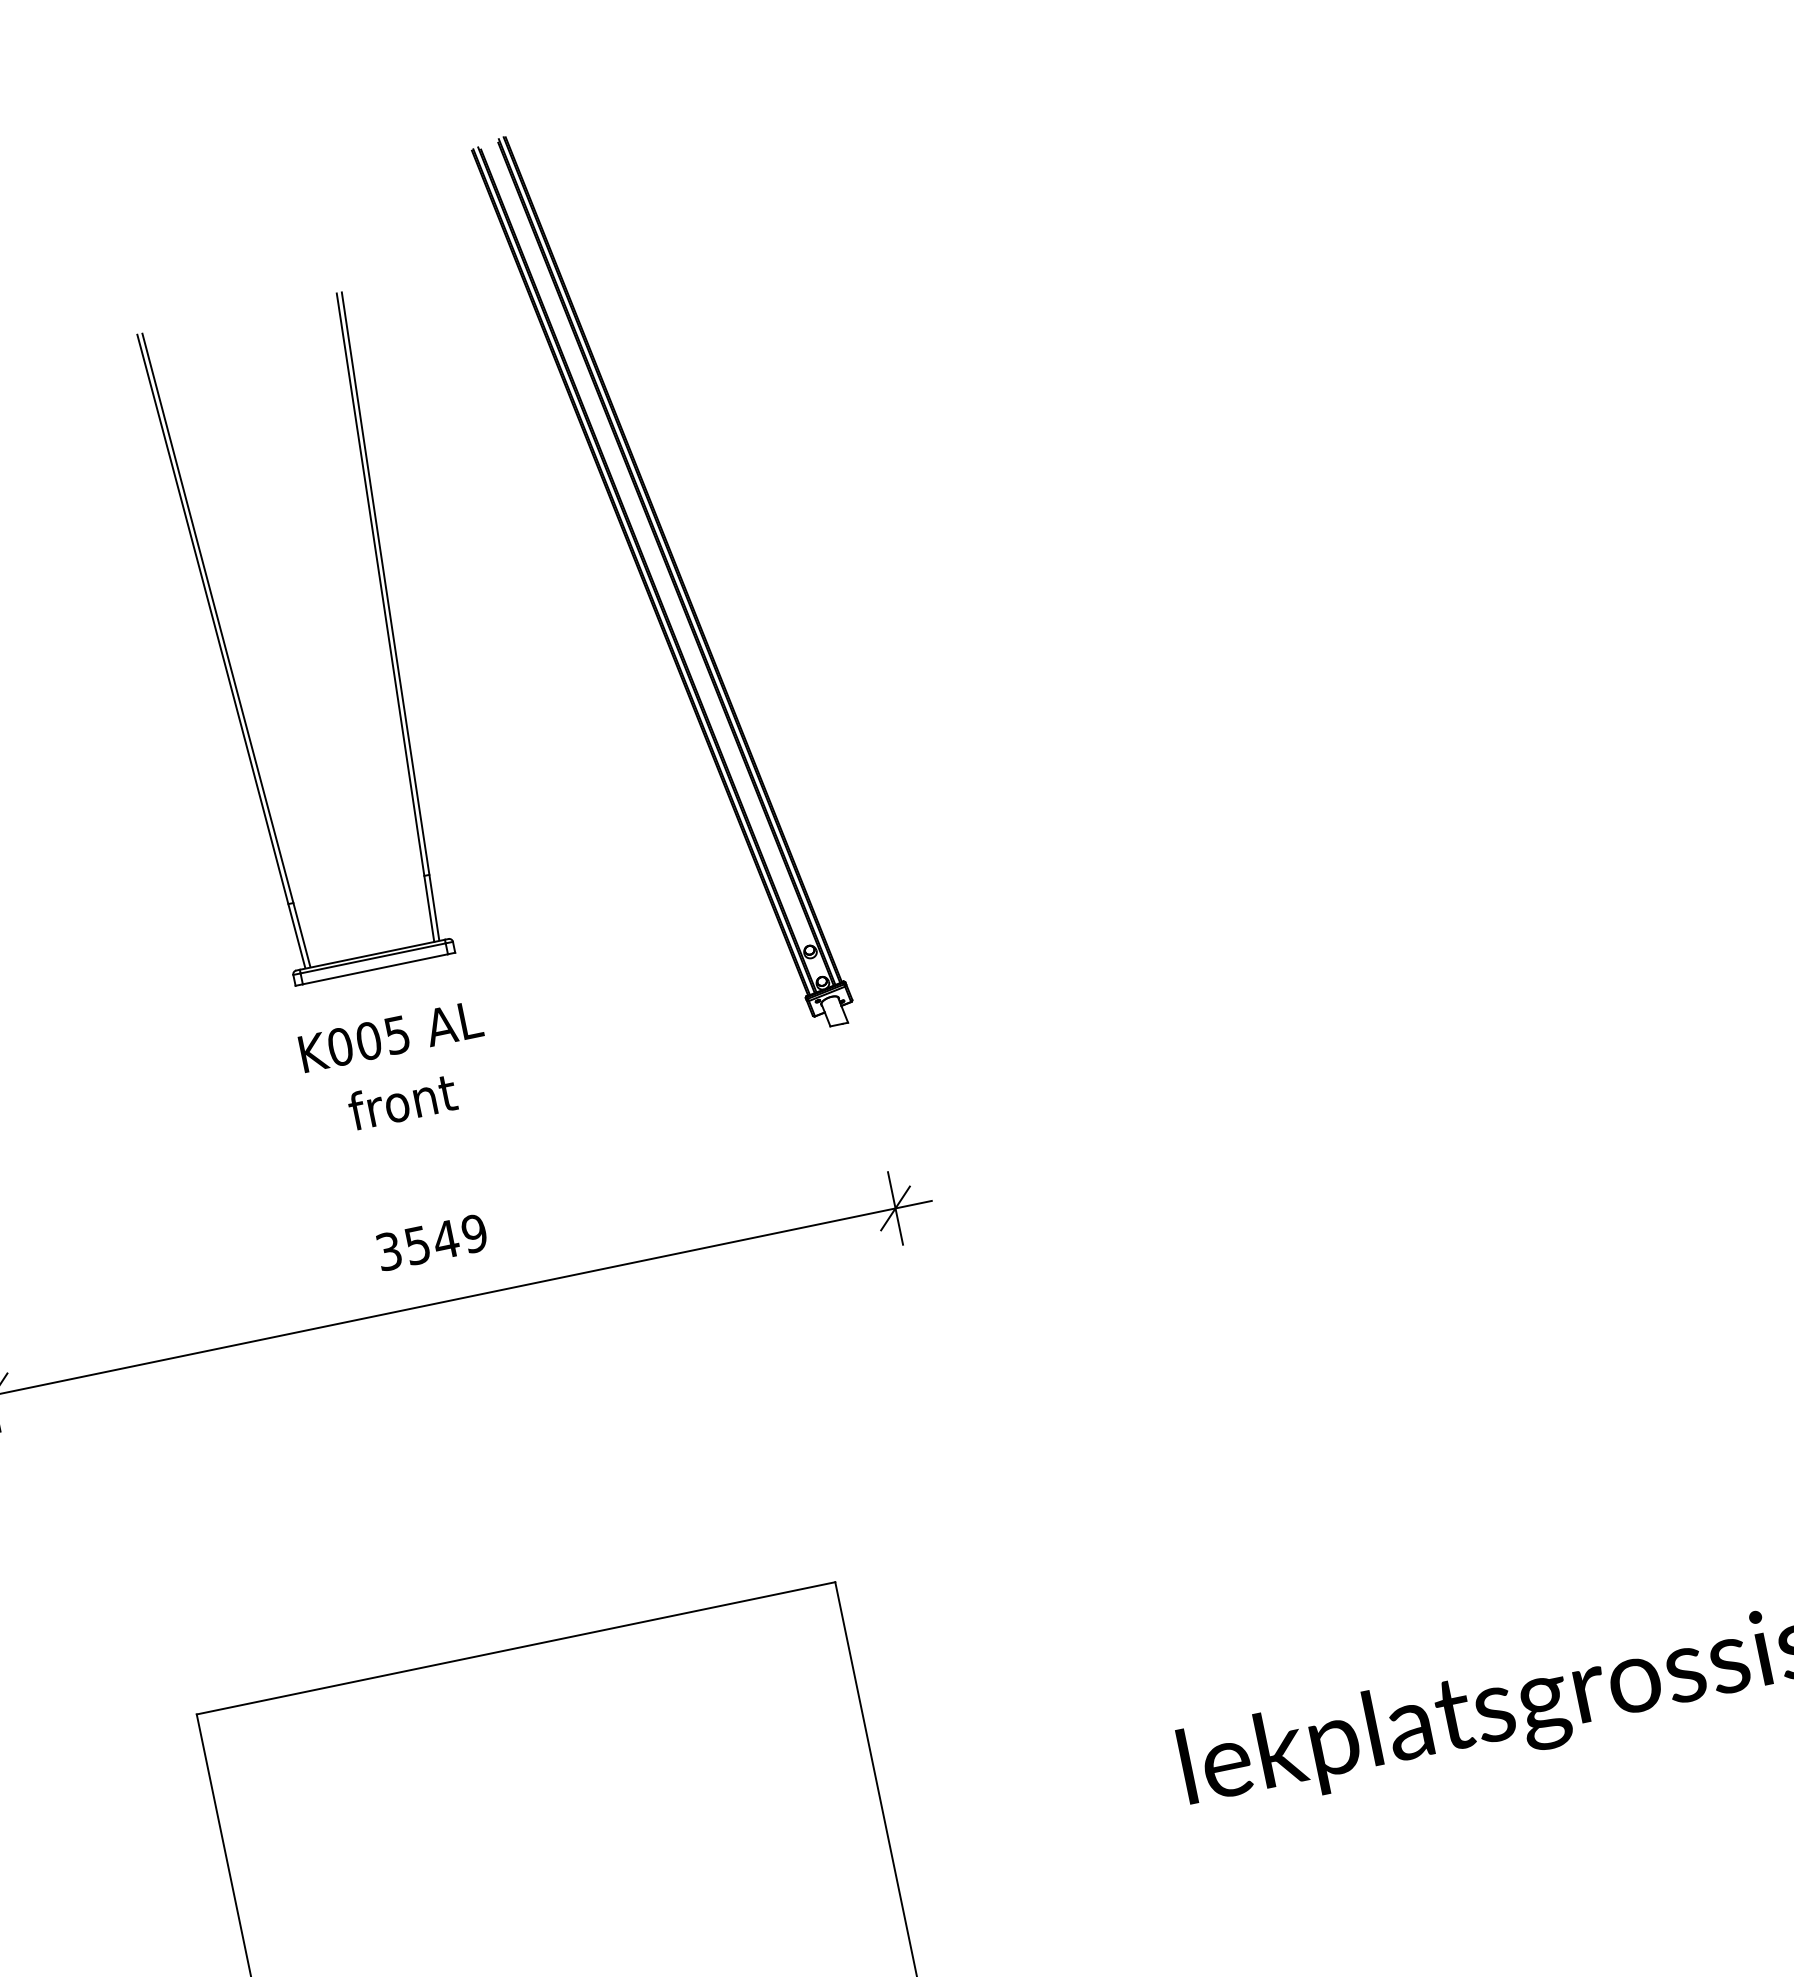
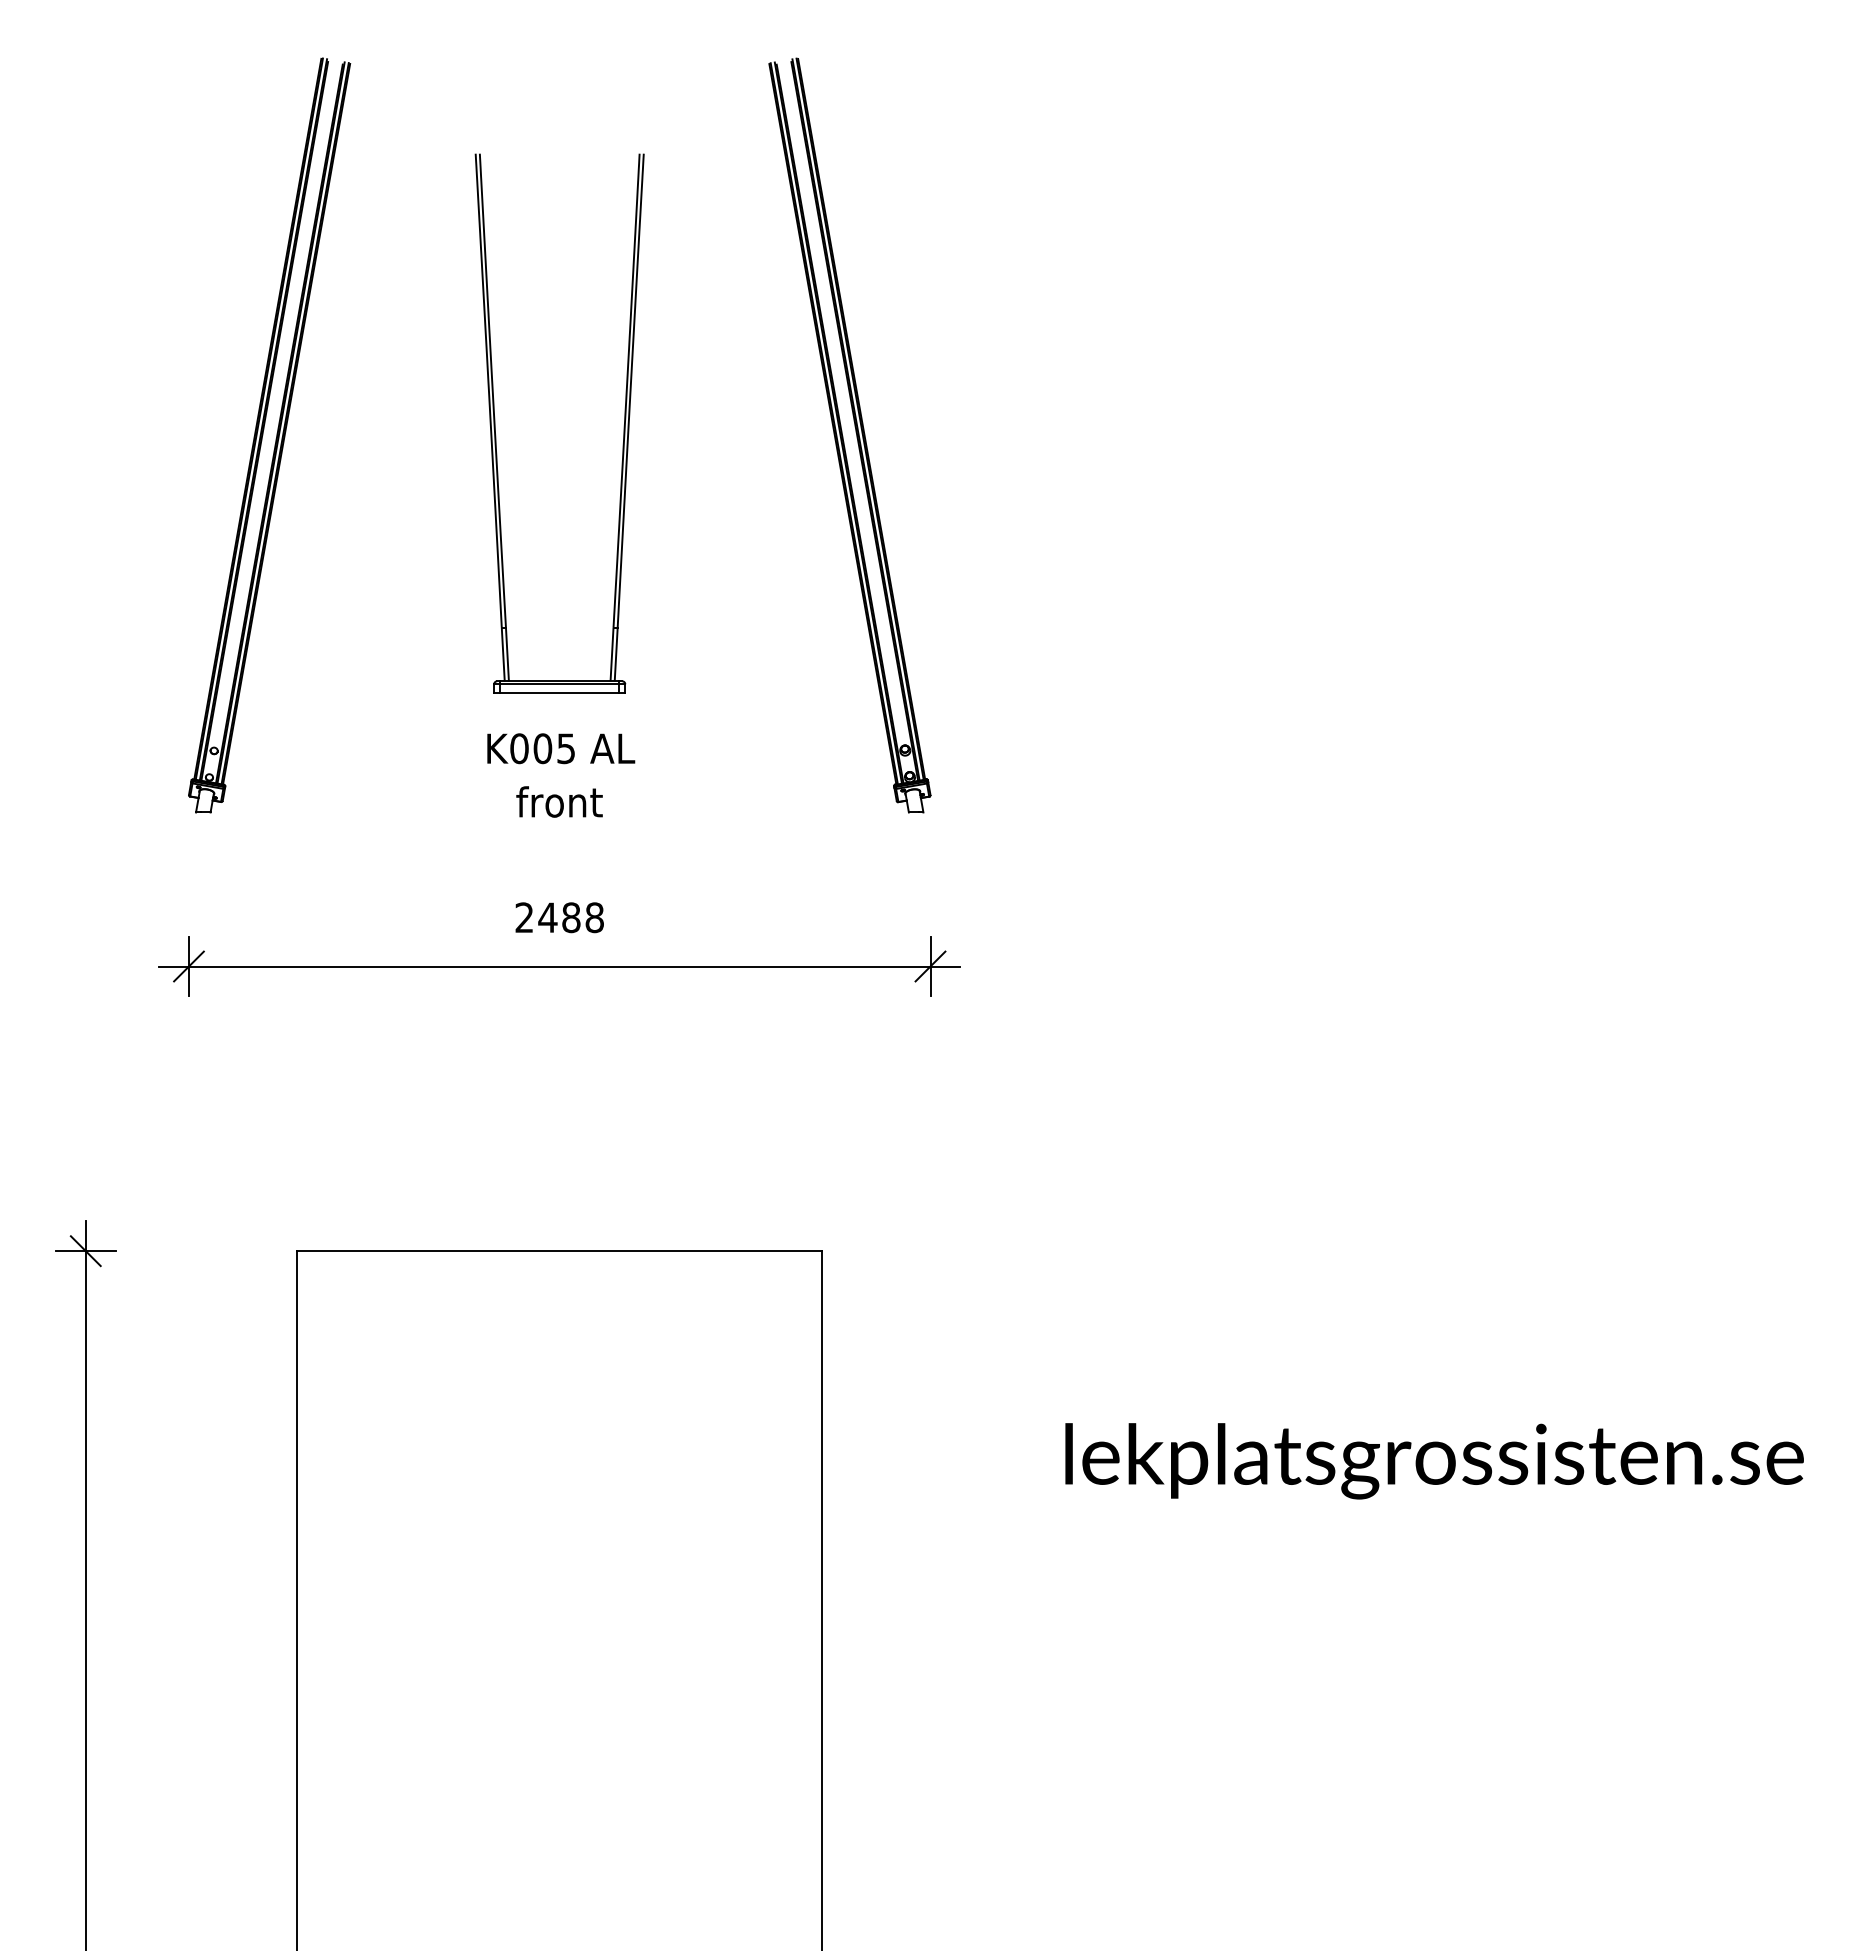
text: (431, 1242) -> (559, 917), 3549 -> 2488

